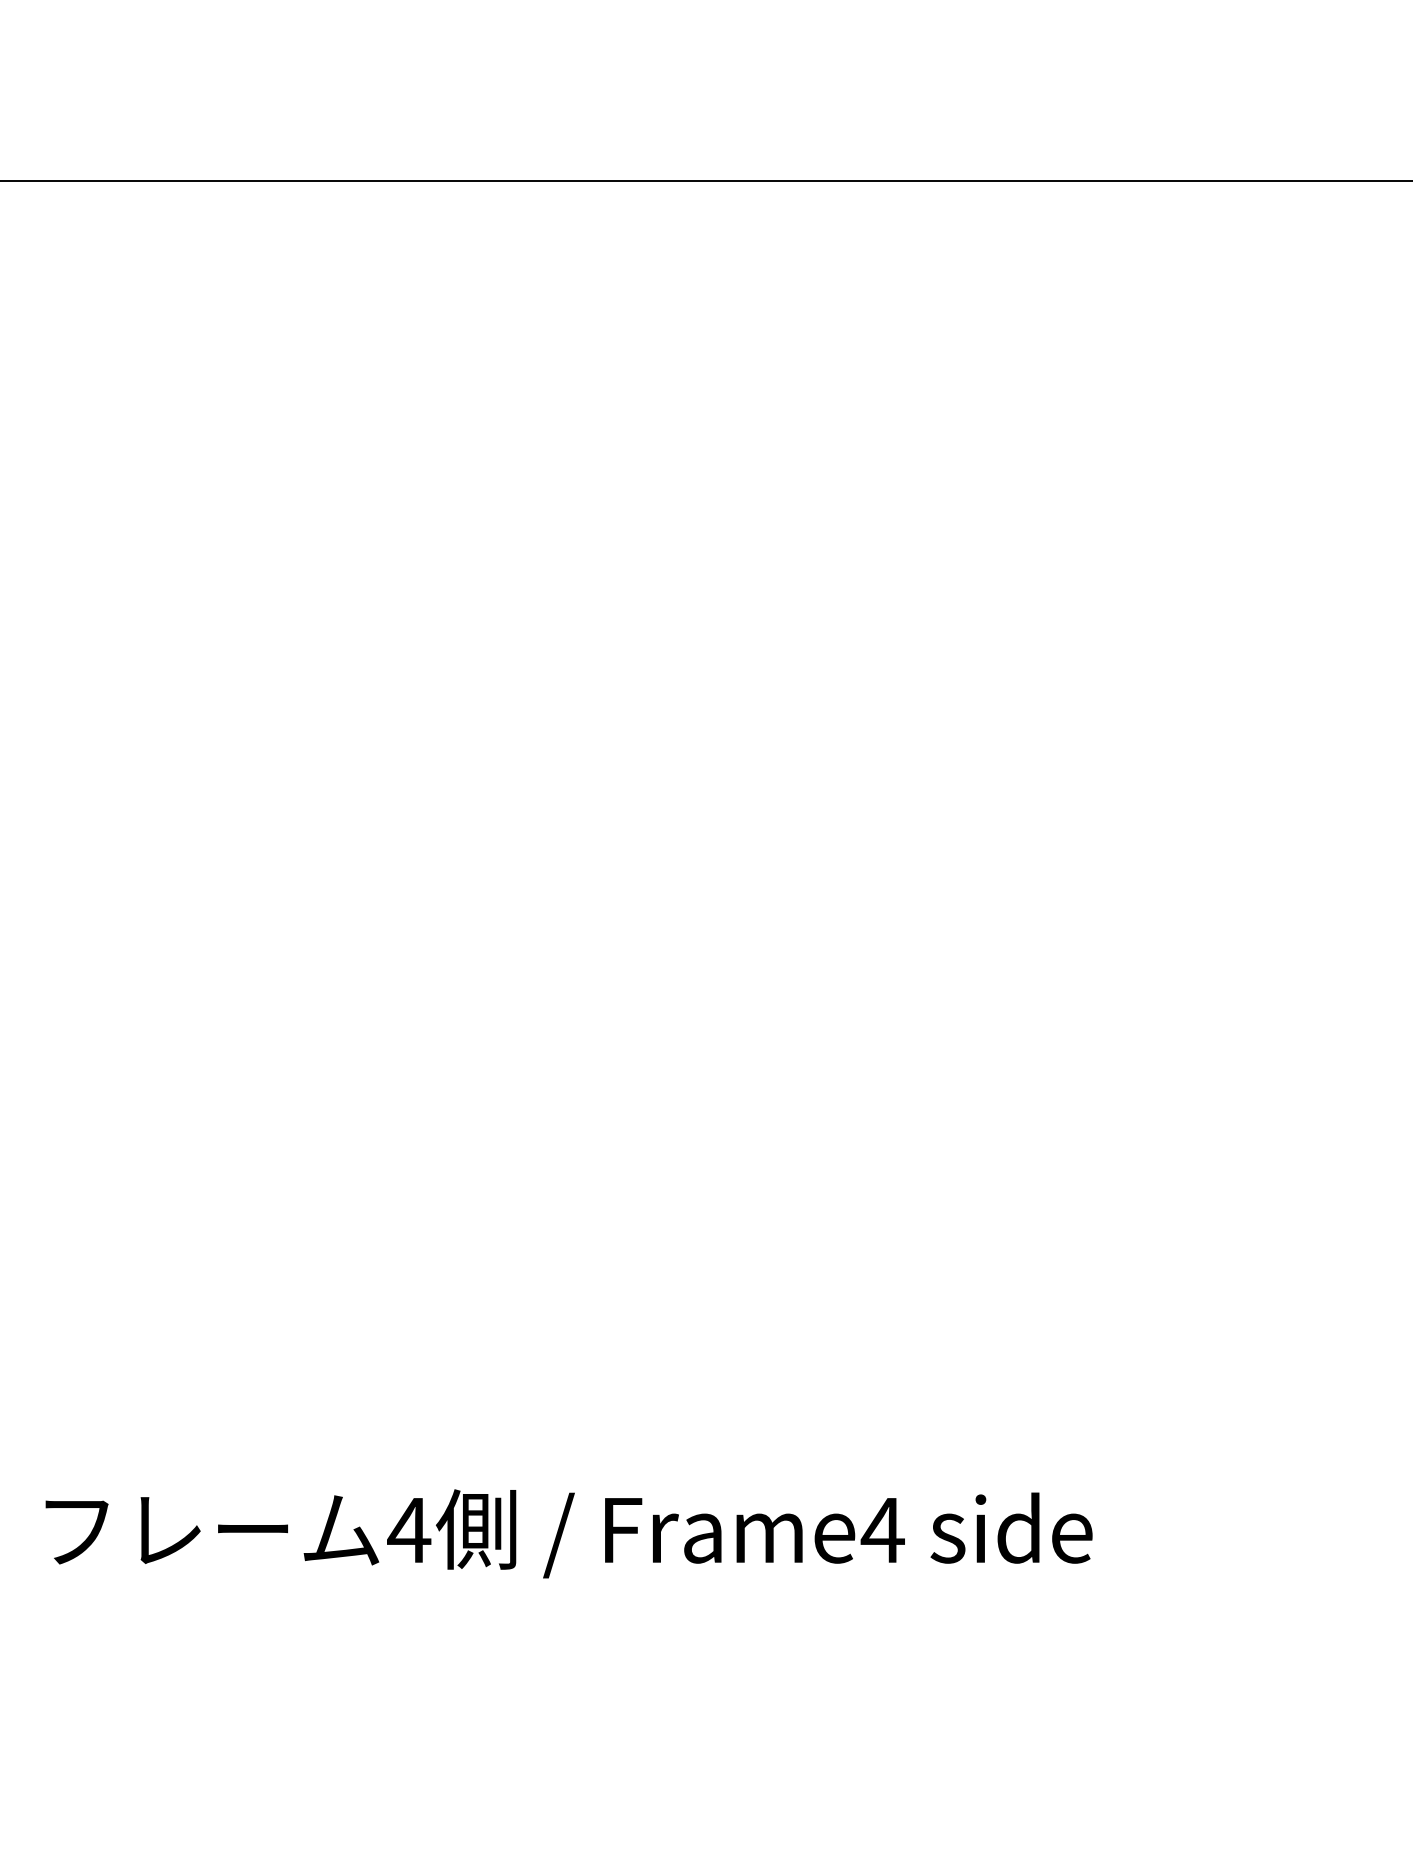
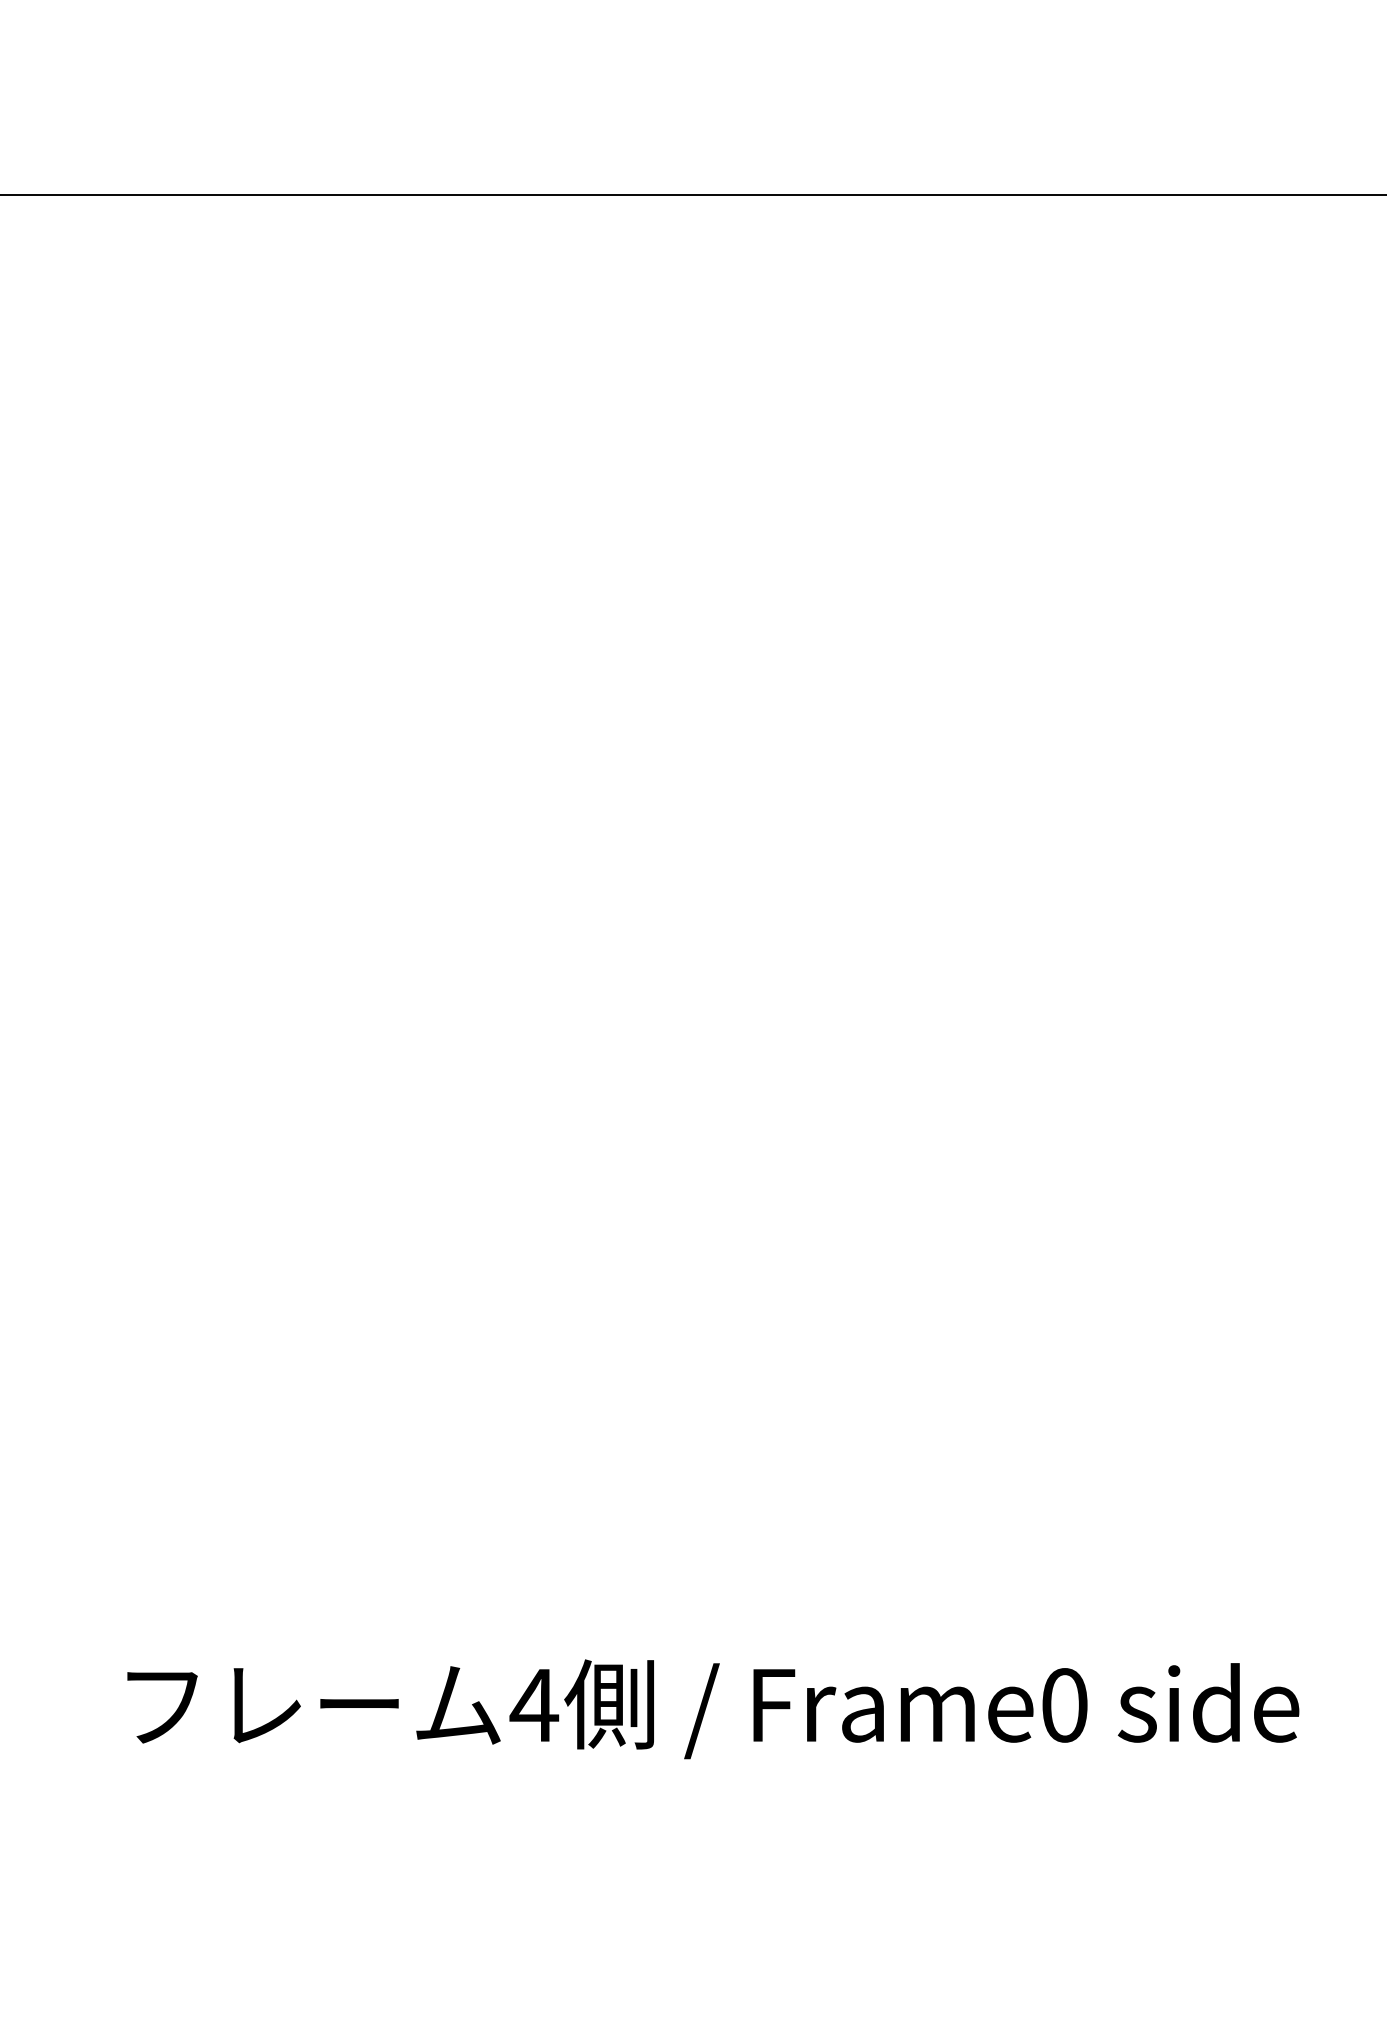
text: (882, 1530) -> (1064, 1705), Frame4 -> Frame0

